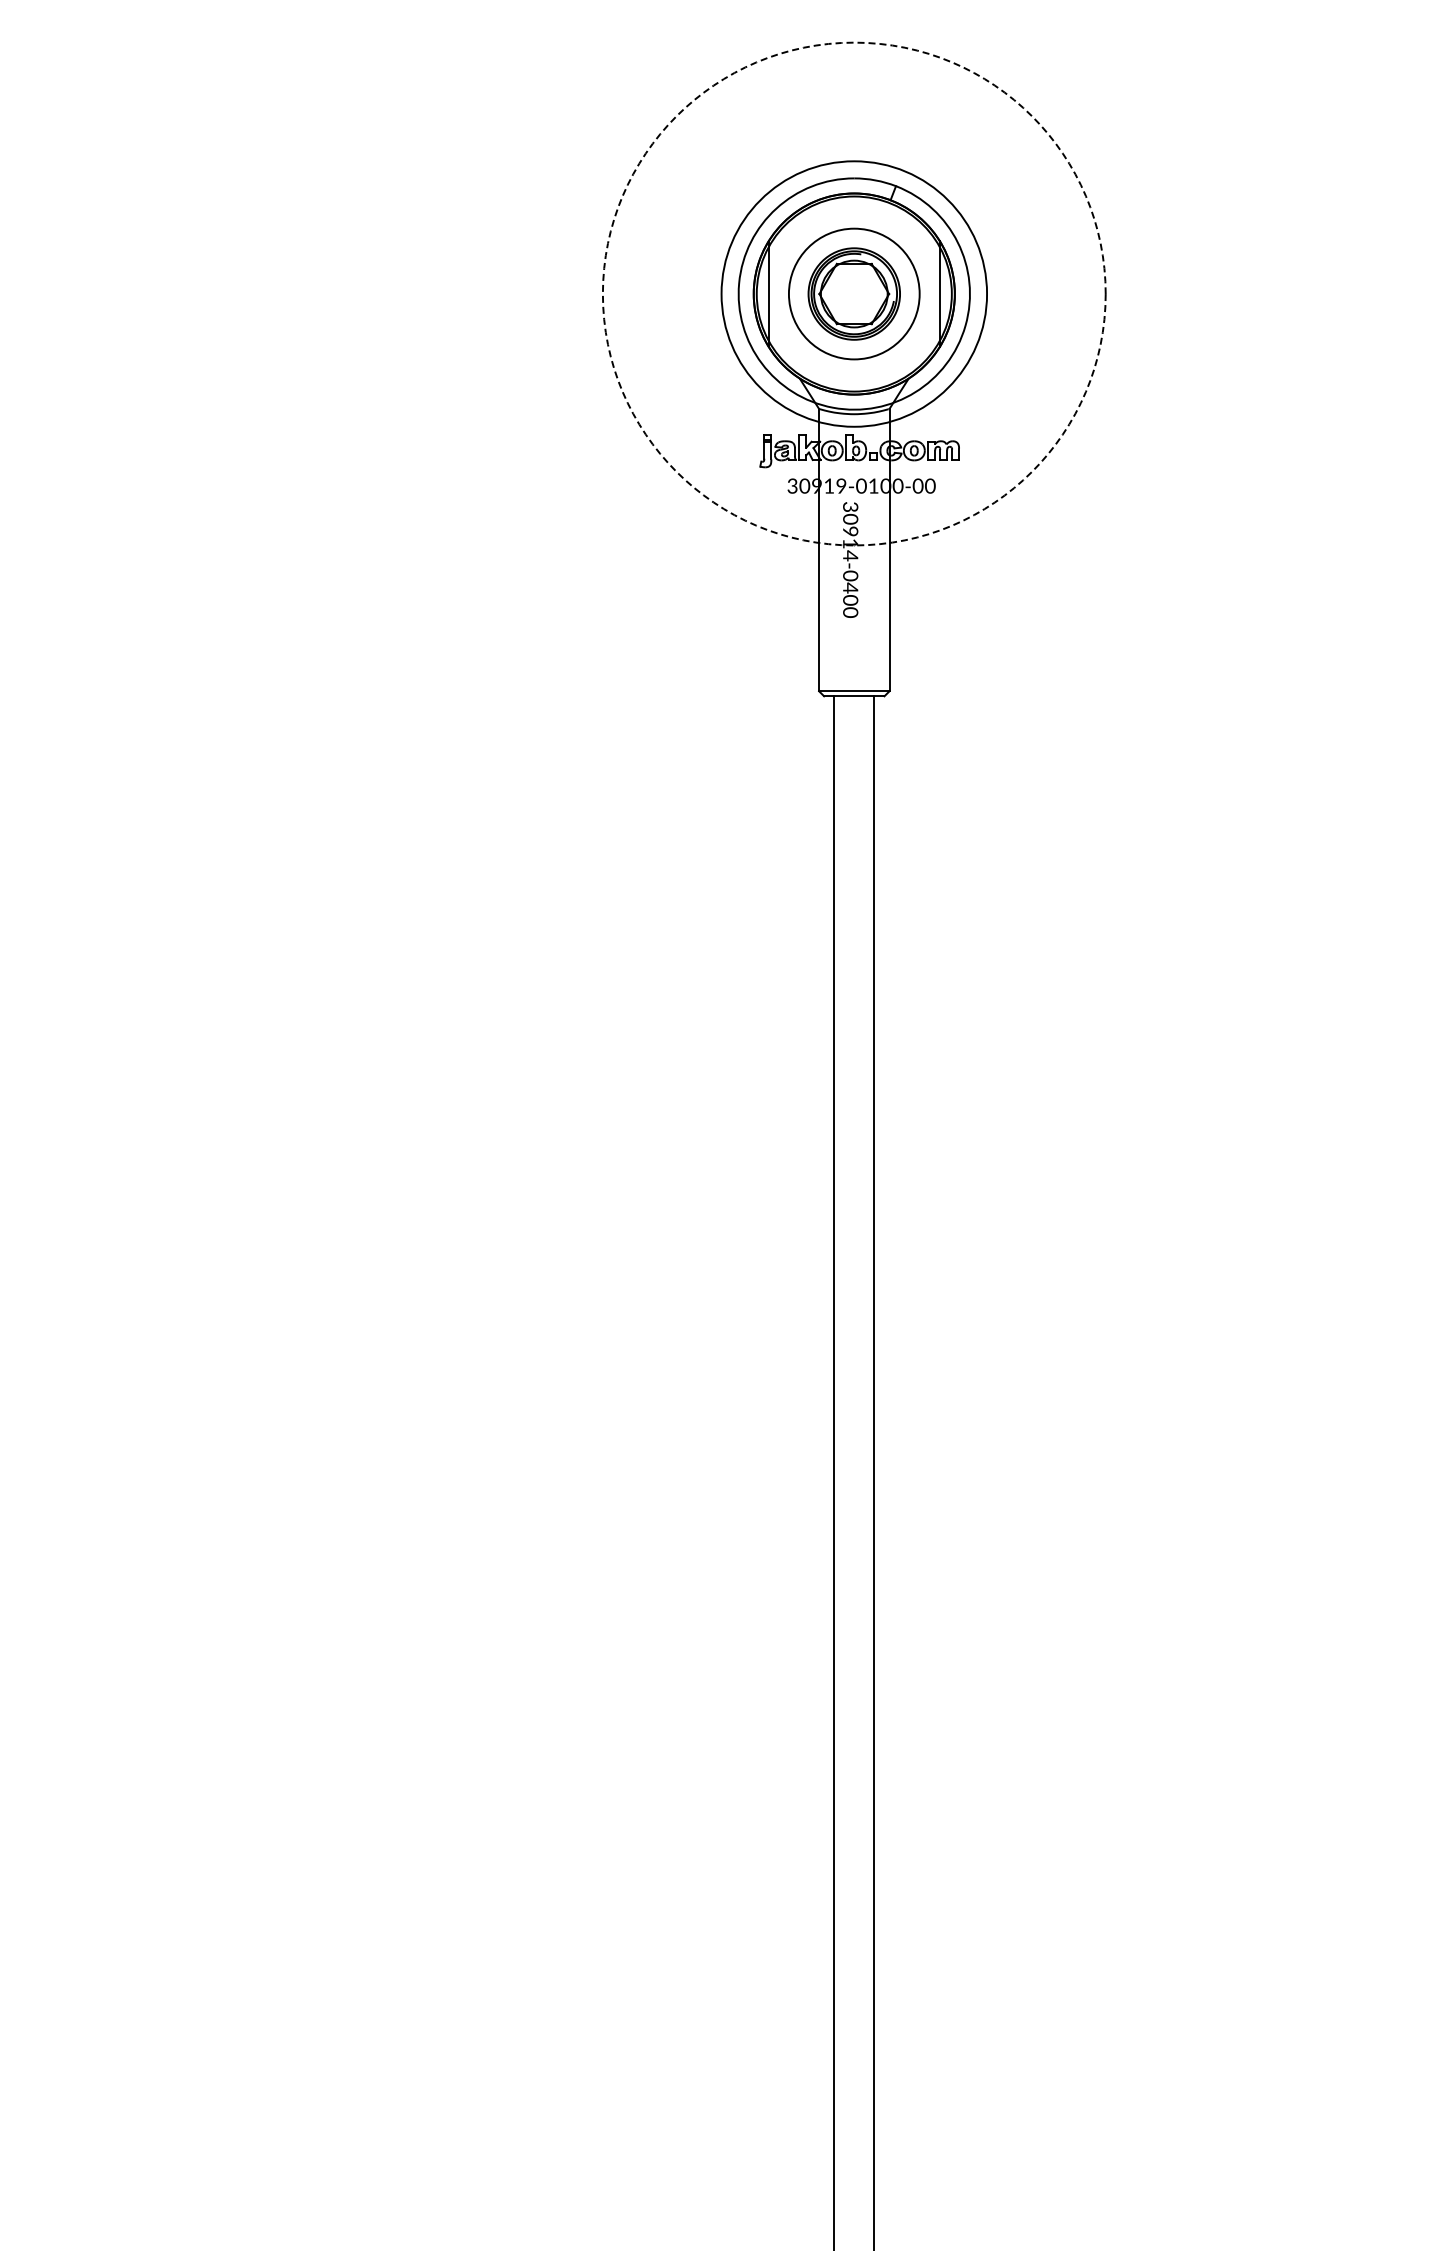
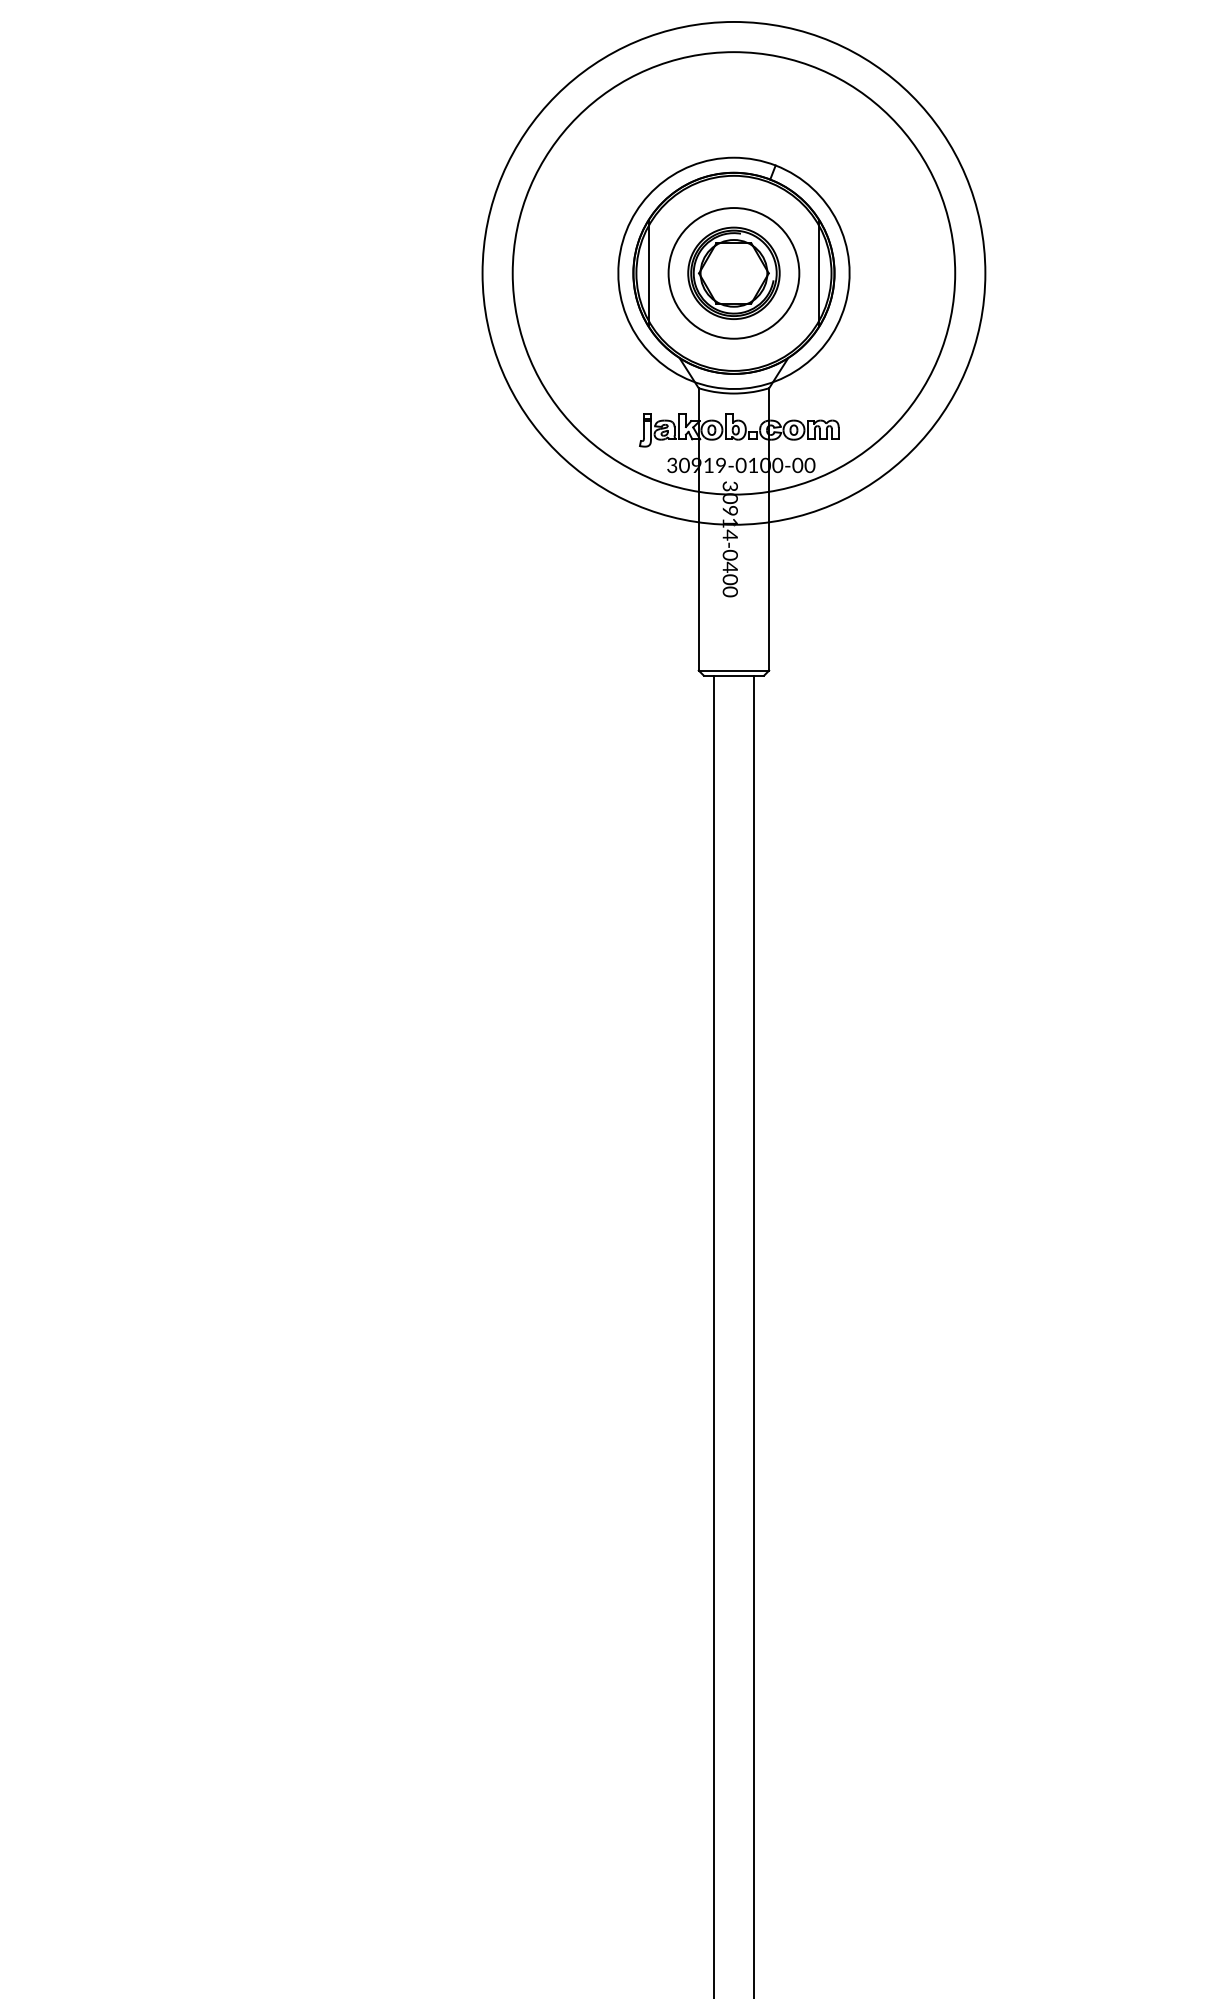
circle: (853, 293) -> (733, 272), dashed -> solid
circle: (854, 293) -> (734, 272), size x1.67

